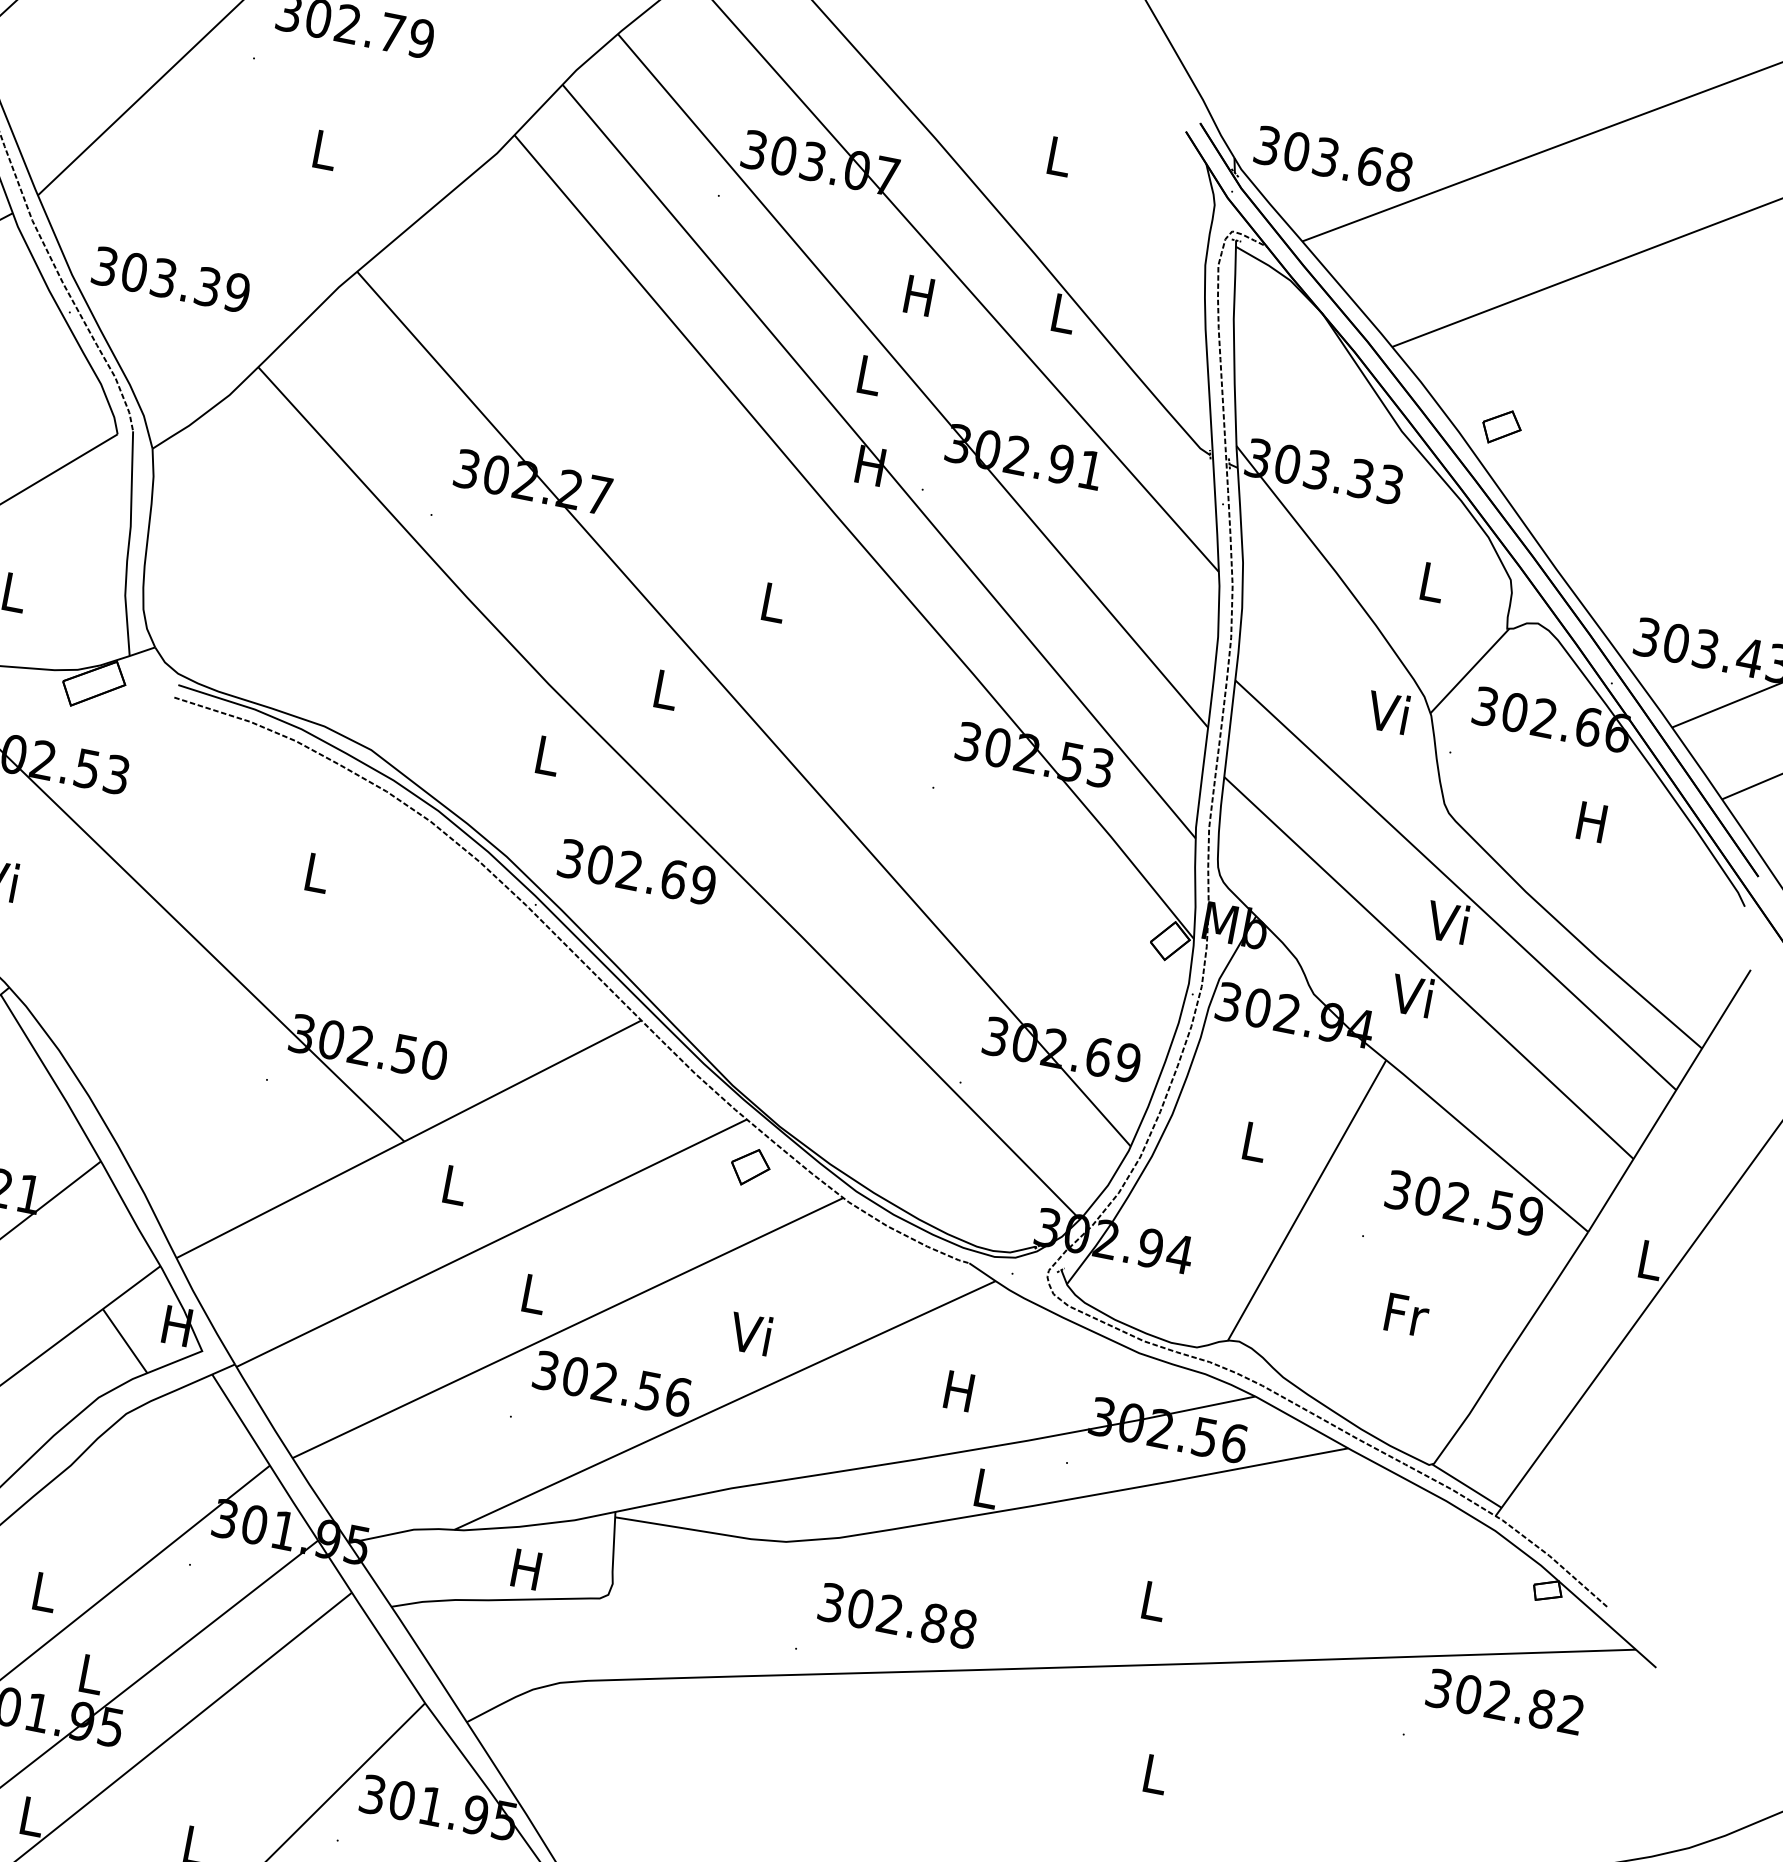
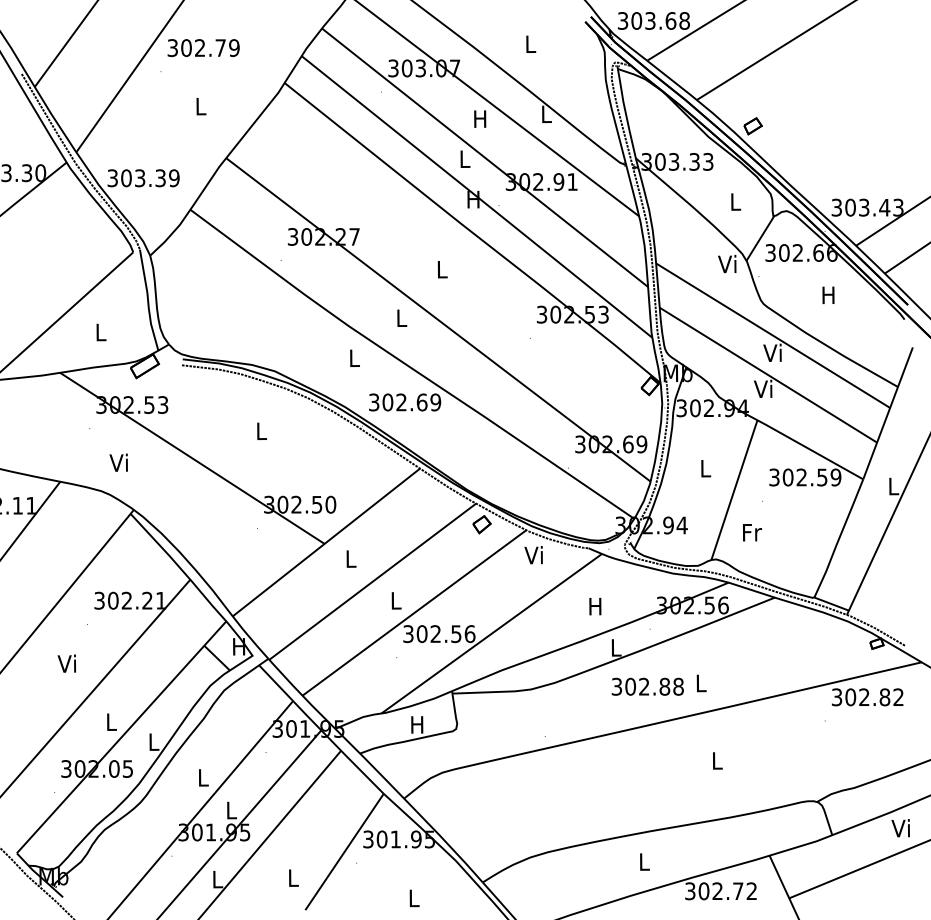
text: (1407, 1314) -> (752, 532), moved
text: (749, 1334) -> (533, 555), moved
text: (897, 1615) -> (647, 686), moved

